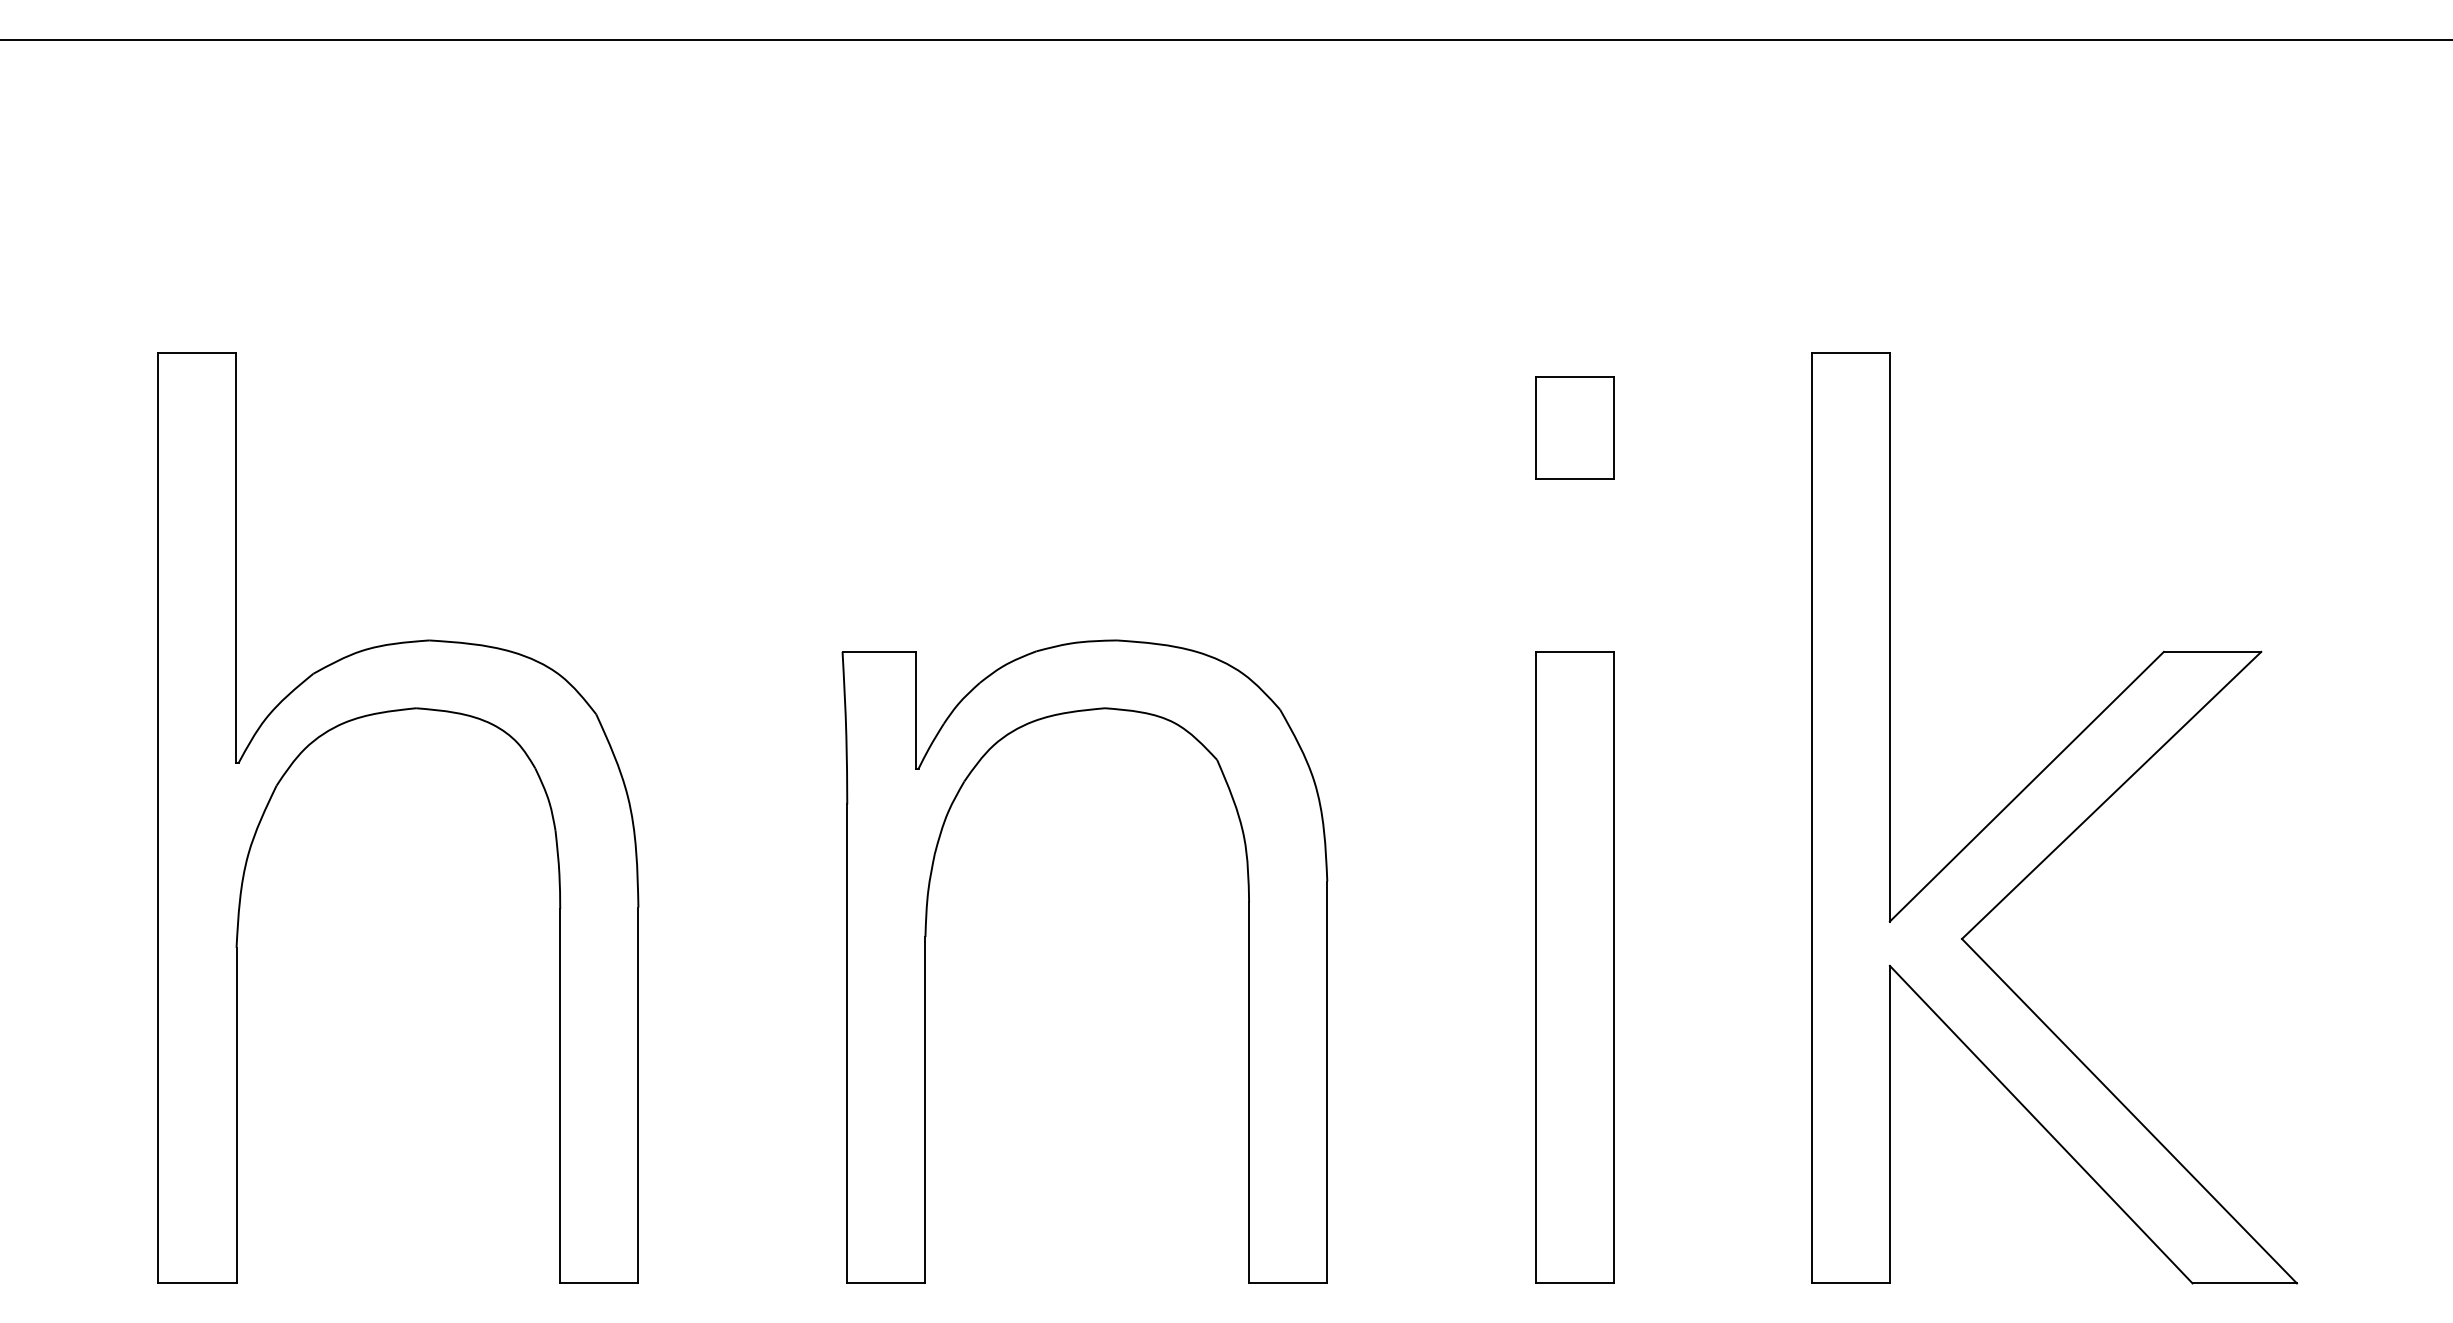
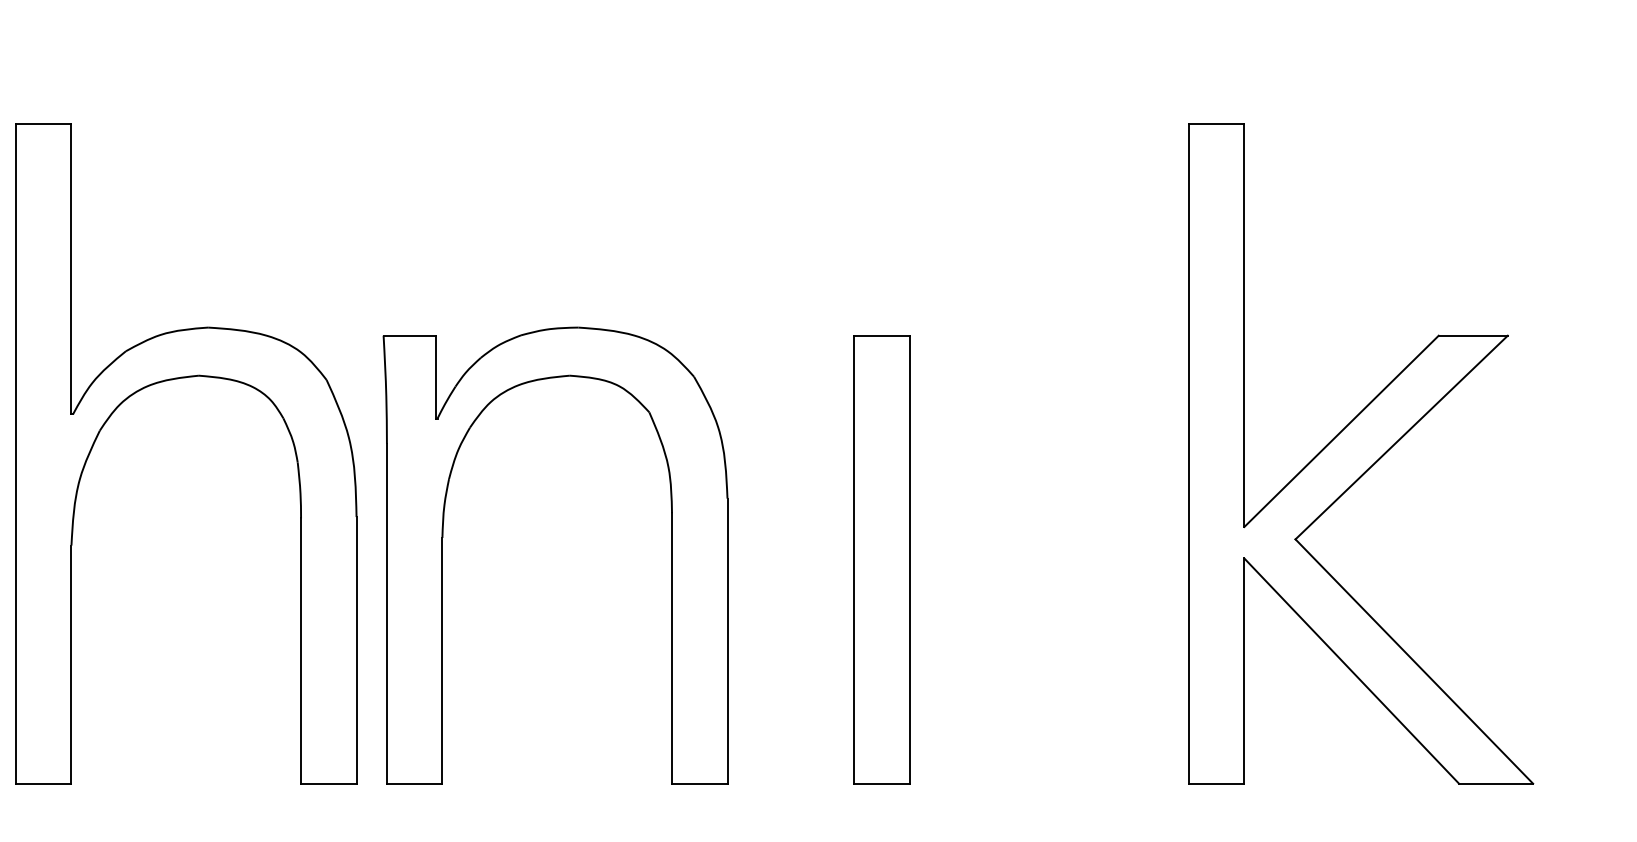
part: (1574, 427) -> (1020, 176), removed
part: (925, 961) -> (442, 555), moved
part: (1574, 967) -> (881, 559), moved

